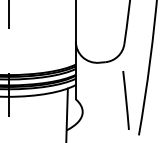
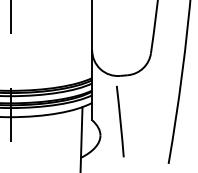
line: (125, 100) -> (119, 121), moved

